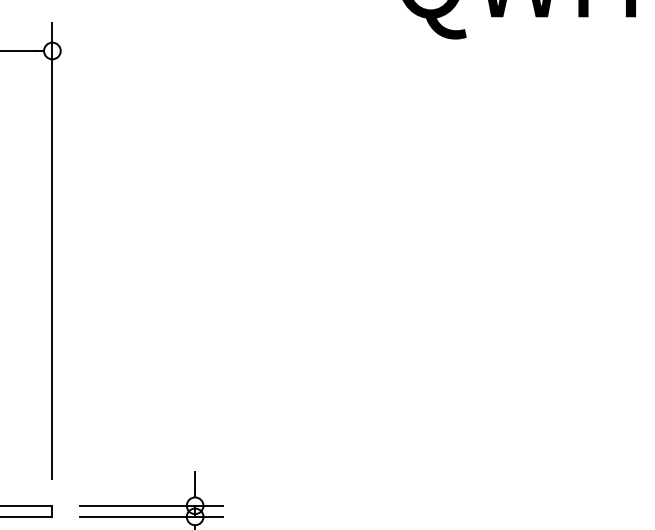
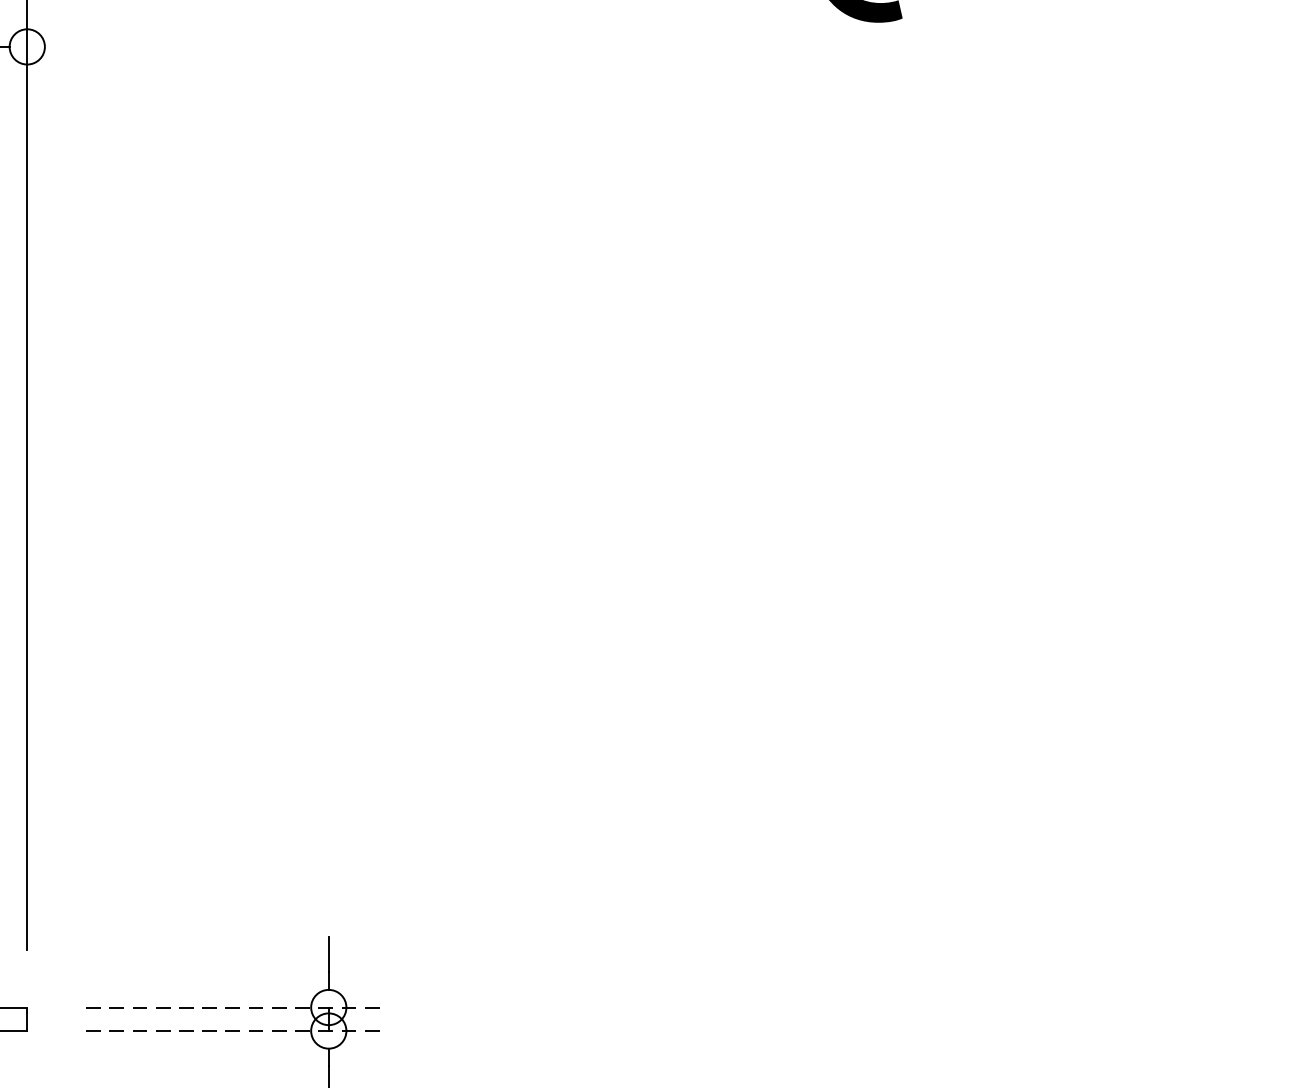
line: (152, 505) -> (238, 1006), solid -> dashed
line: (152, 516) -> (238, 1030), solid -> dashed

